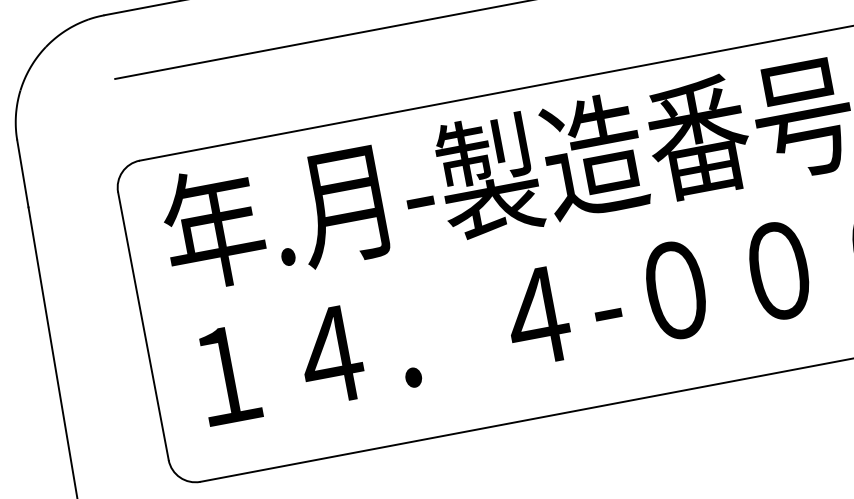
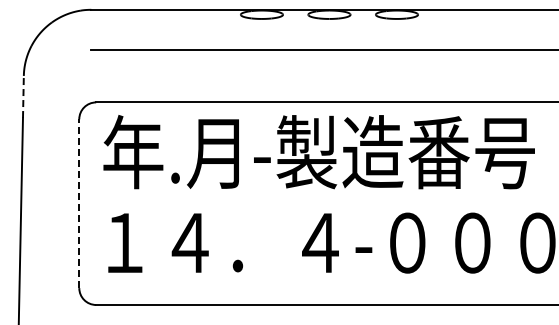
line: (22, 173) -> (23, 96), solid -> dashed
line: (143, 325) -> (79, 203), solid -> dashed

